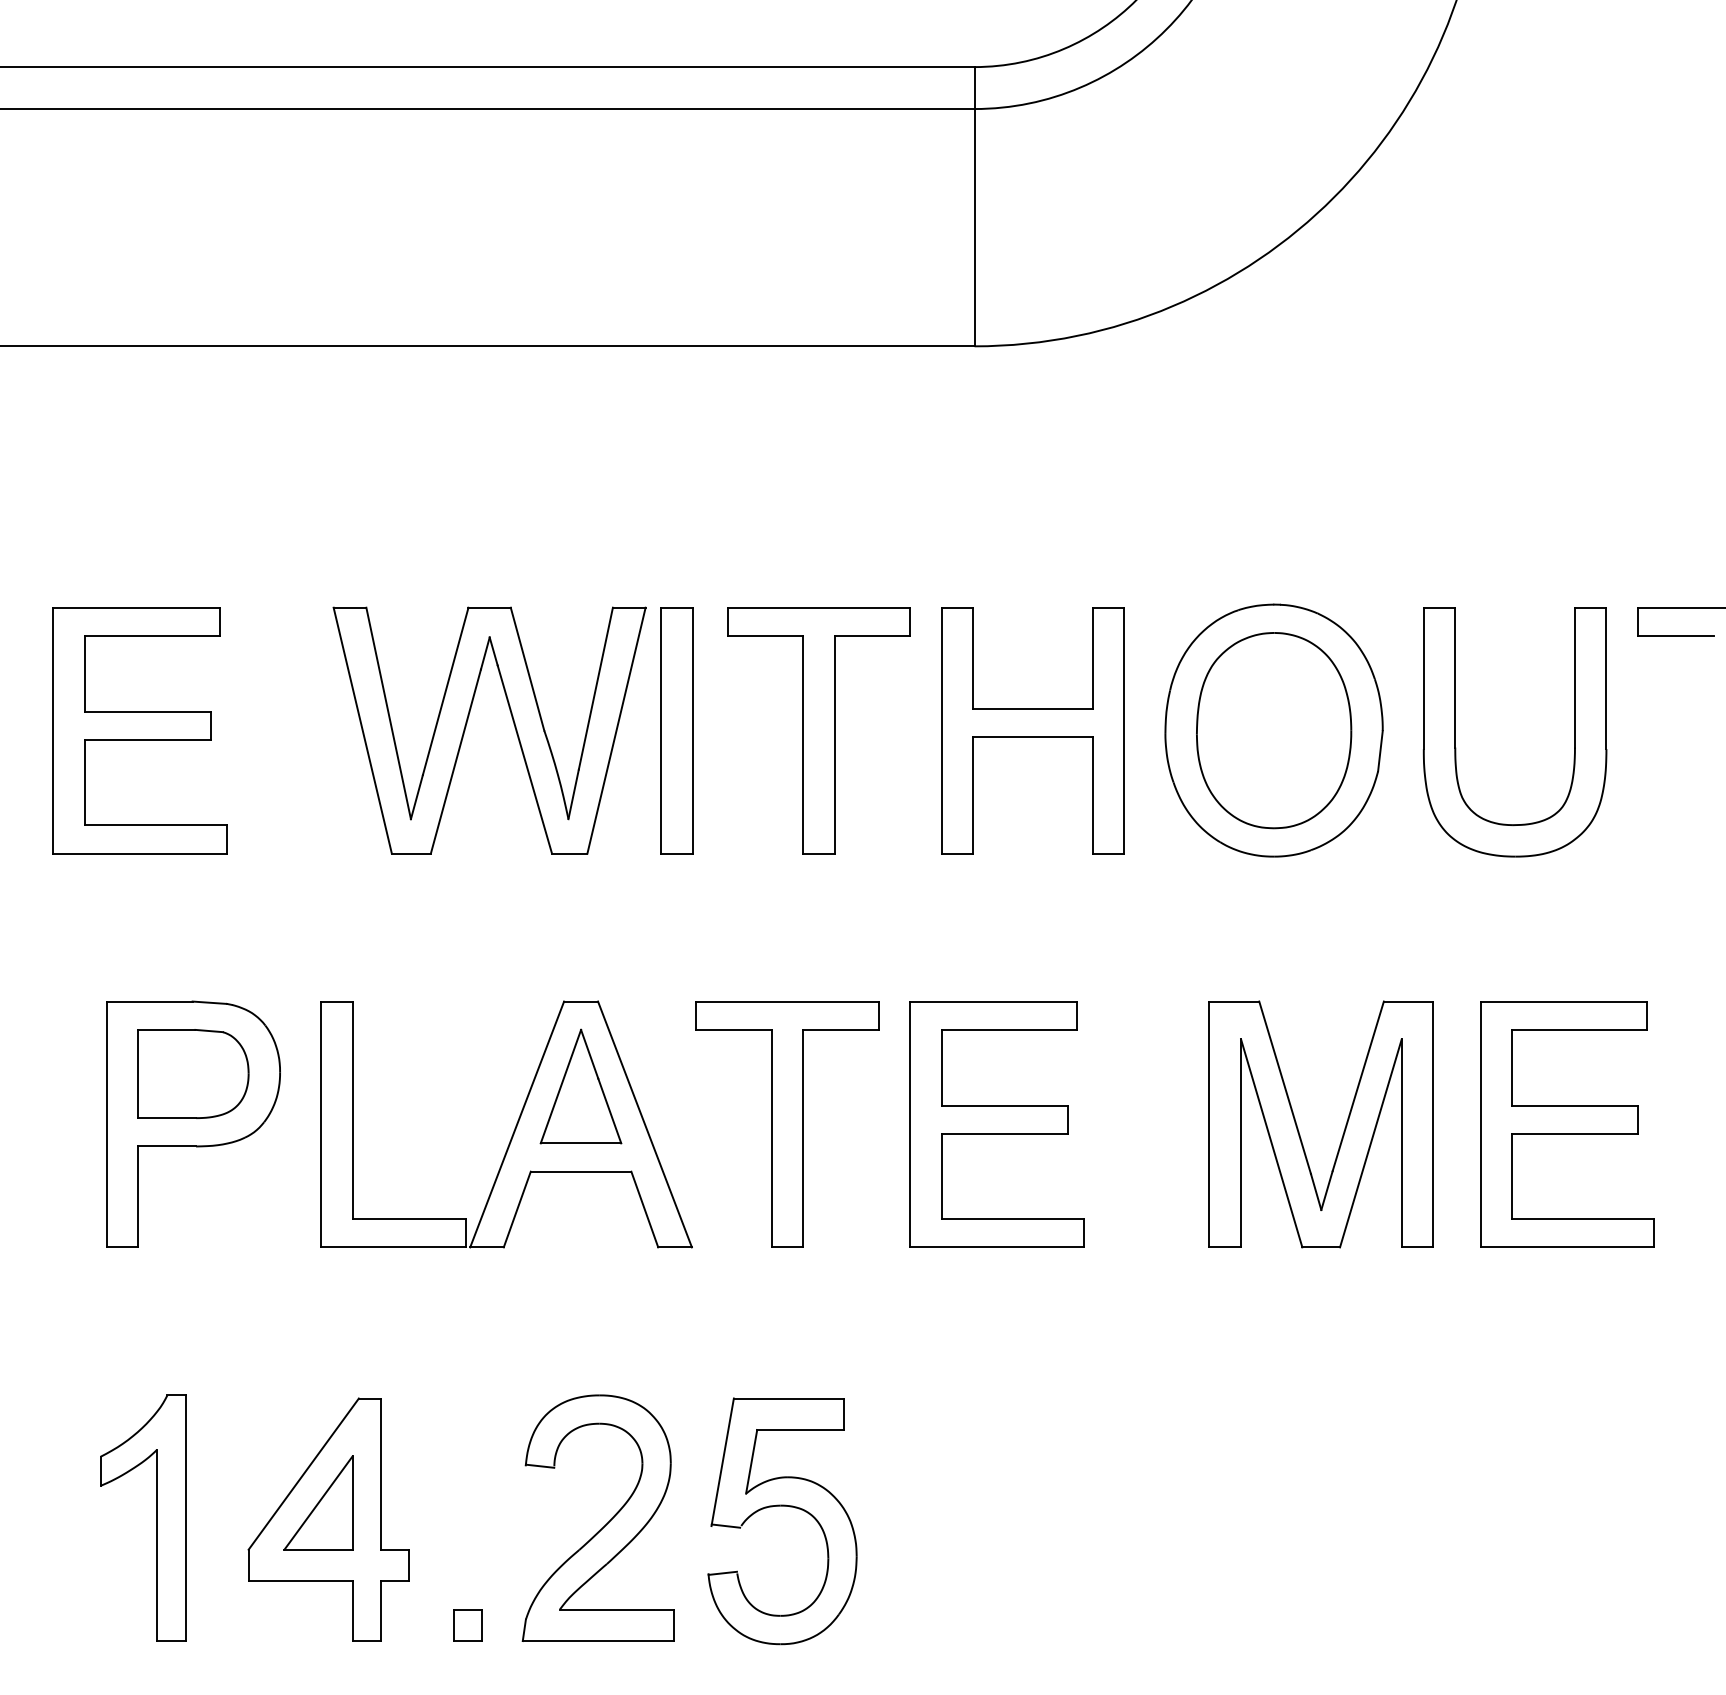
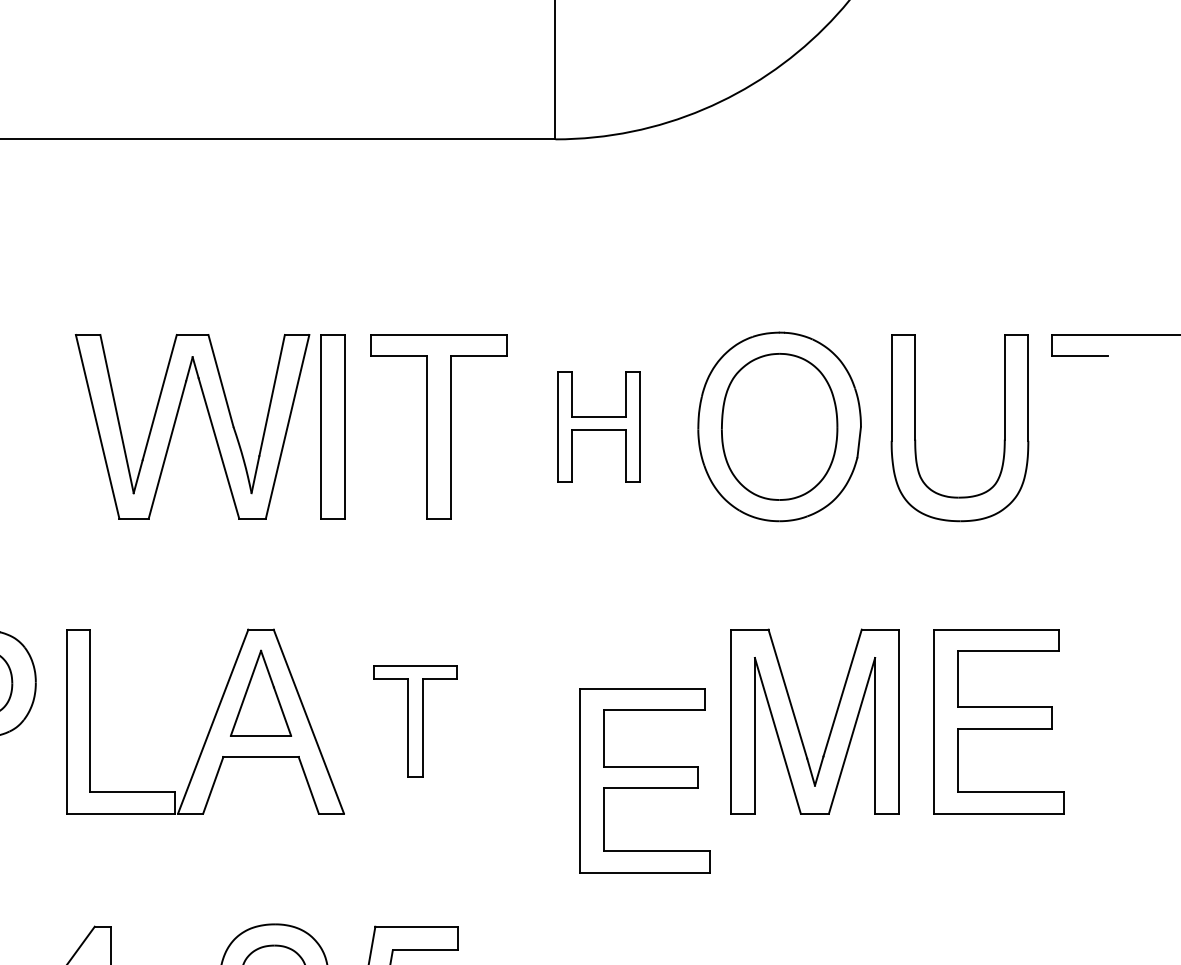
part: (1032, 730) -> (598, 426), size x0.6
part: (787, 1124) -> (415, 721), size x0.6
part: (996, 1124) -> (644, 780), moved

